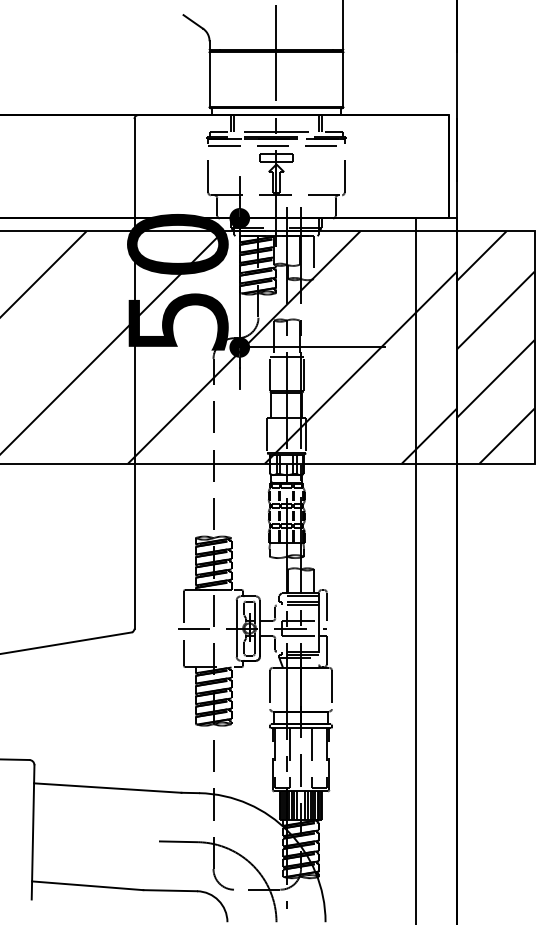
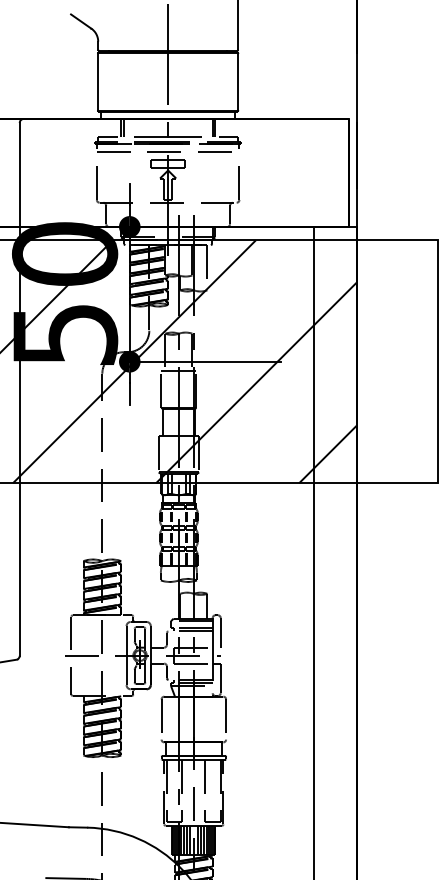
hatch: (495, 347) -> (397, 361), removed

